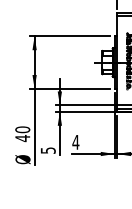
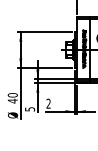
text: (75, 141) -> (48, 103), 4 -> 2

